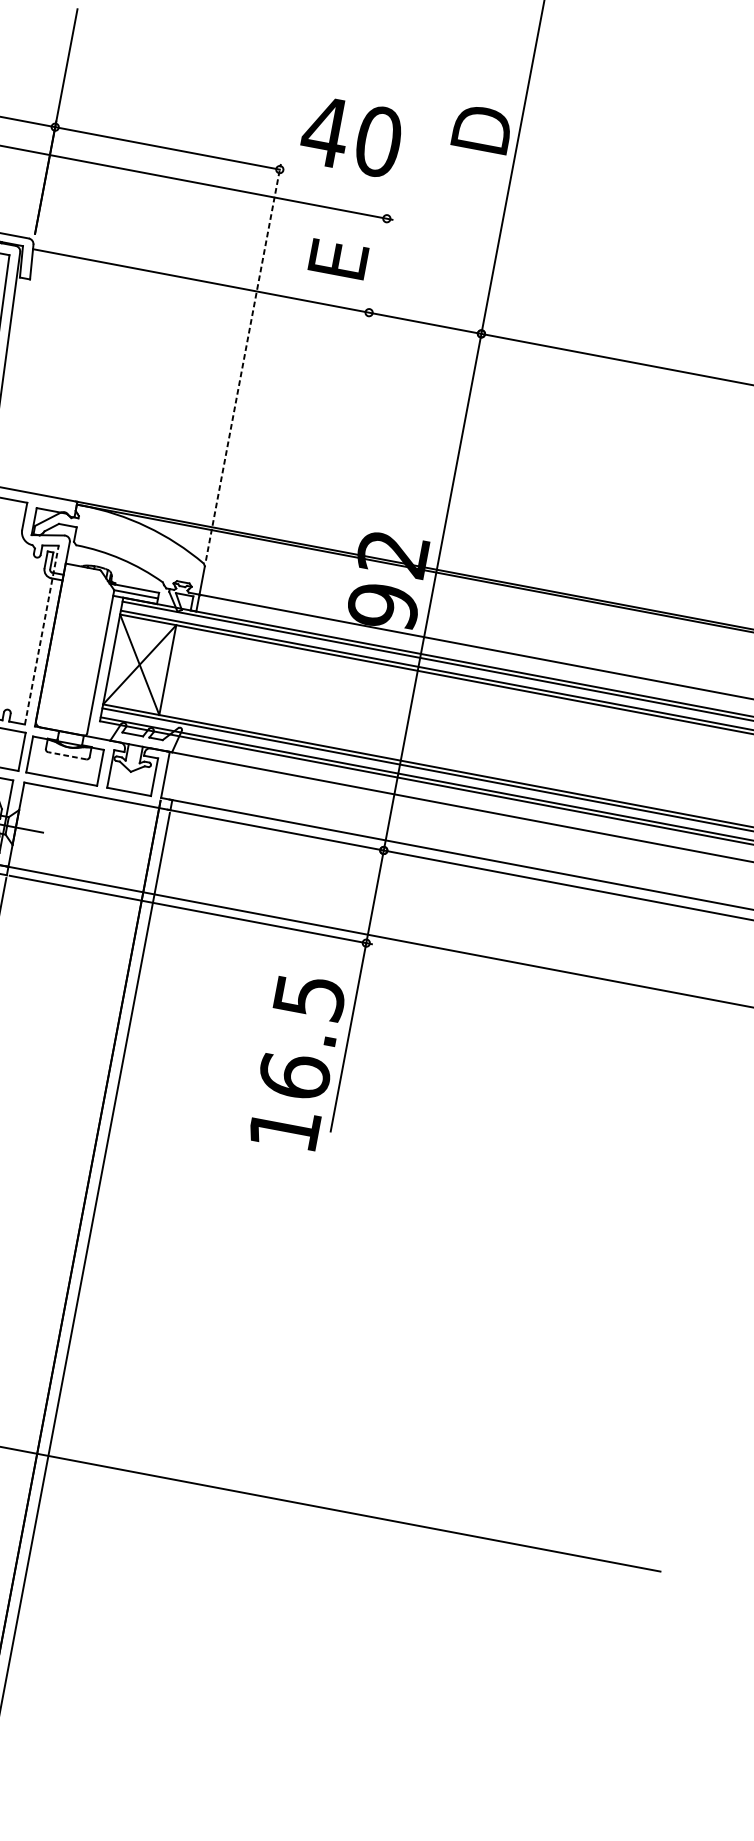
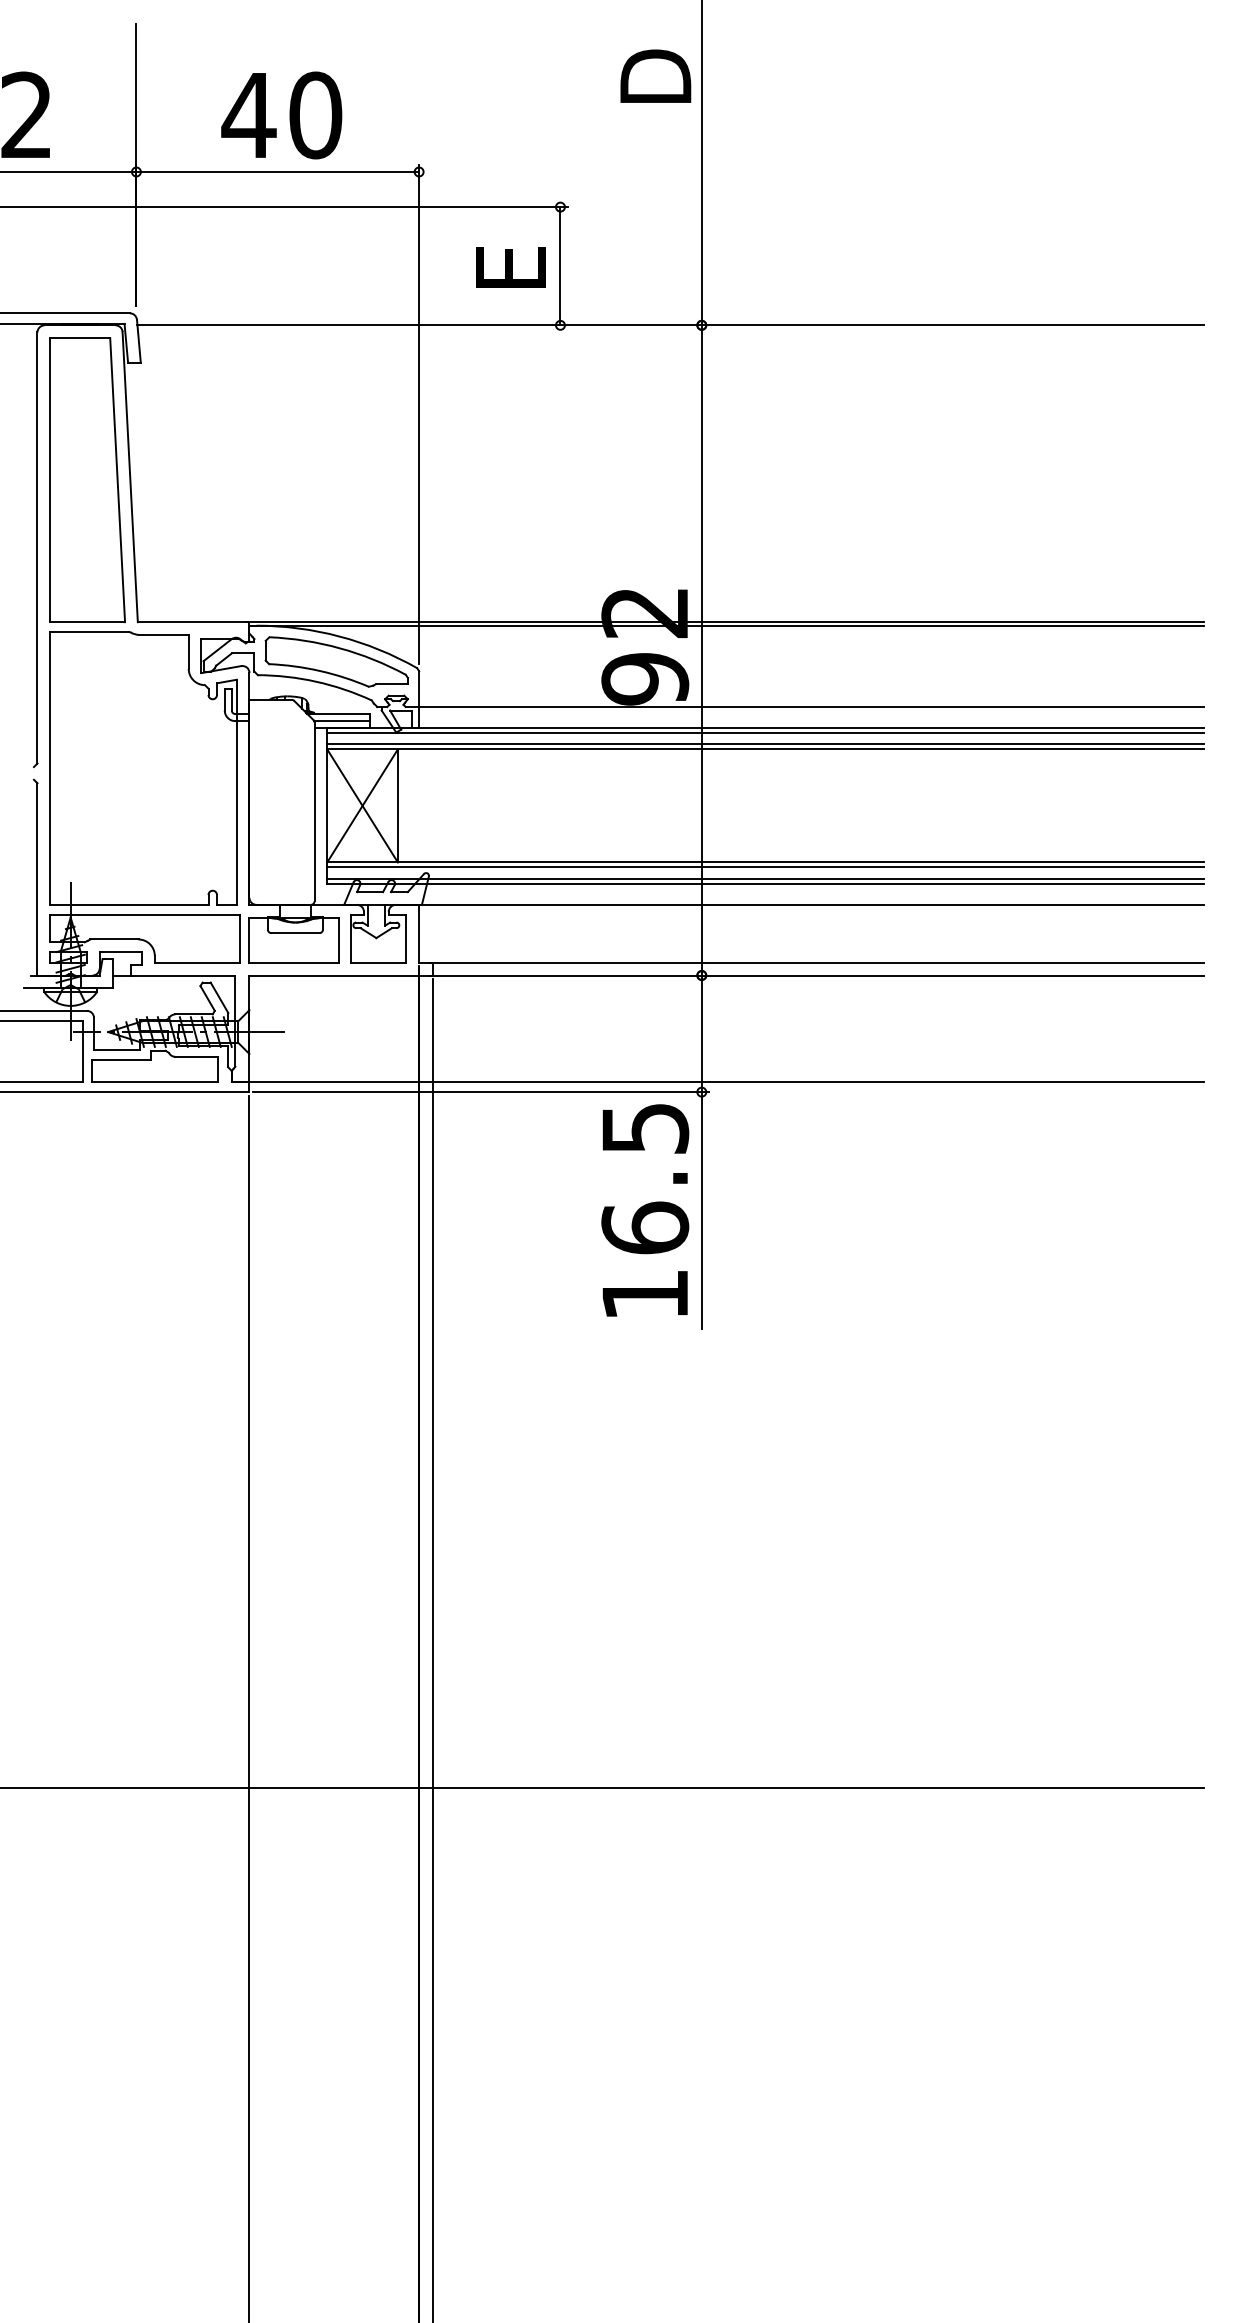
text: (351, 136) -> (281, 115), moved
line: (377, 265) -> (560, 266), added
line: (243, 362) -> (419, 414), dashed -> solid
part: (140, 546) -> (336, 661), added
line: (41, 635) -> (236, 792), dashed -> solid
line: (66, 755) -> (294, 933), dashed -> solid
text: (297, 1062) -> (645, 1210), moved

